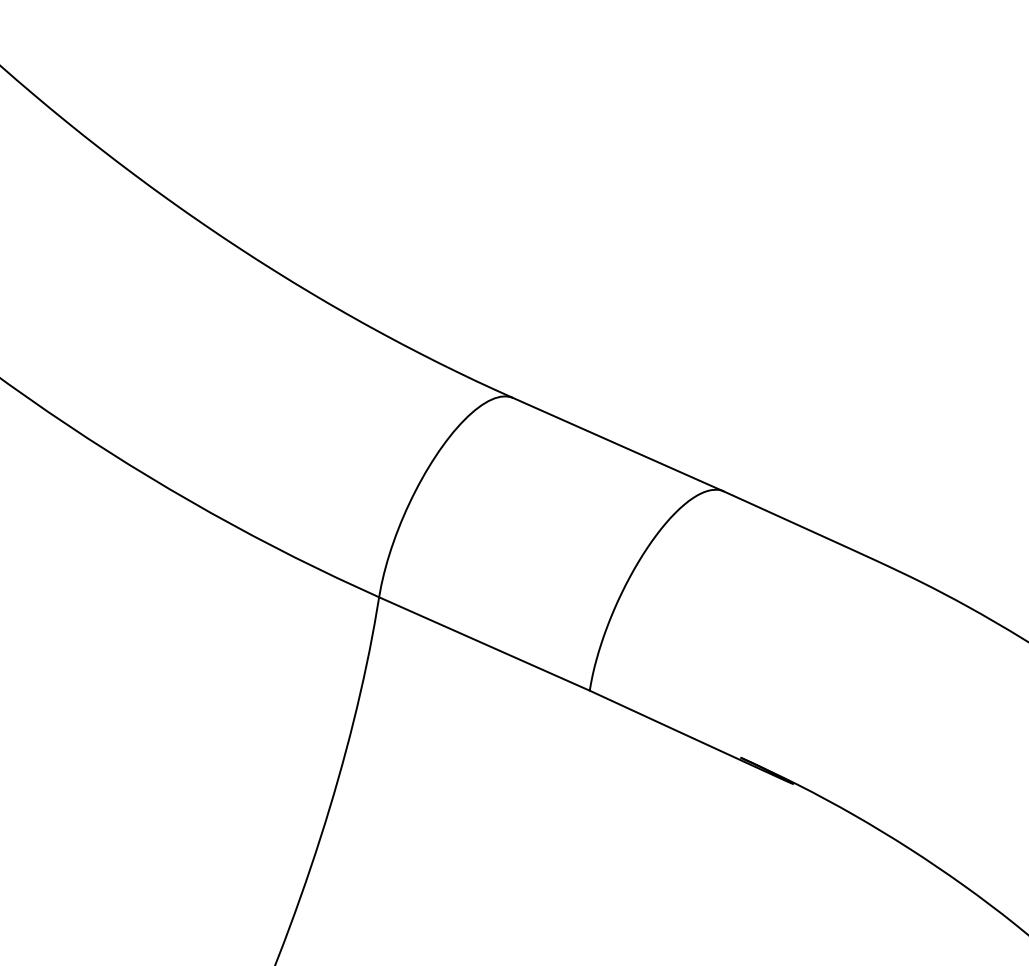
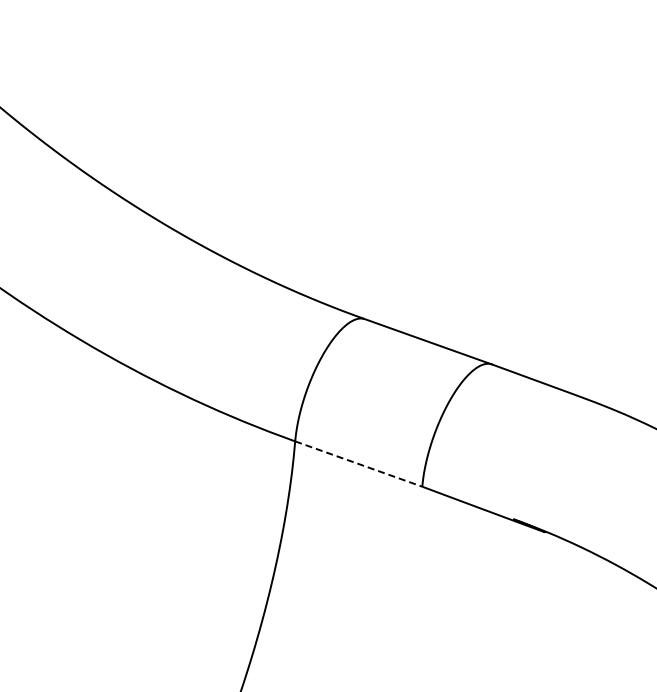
line: (485, 644) -> (359, 464), solid -> dashed

